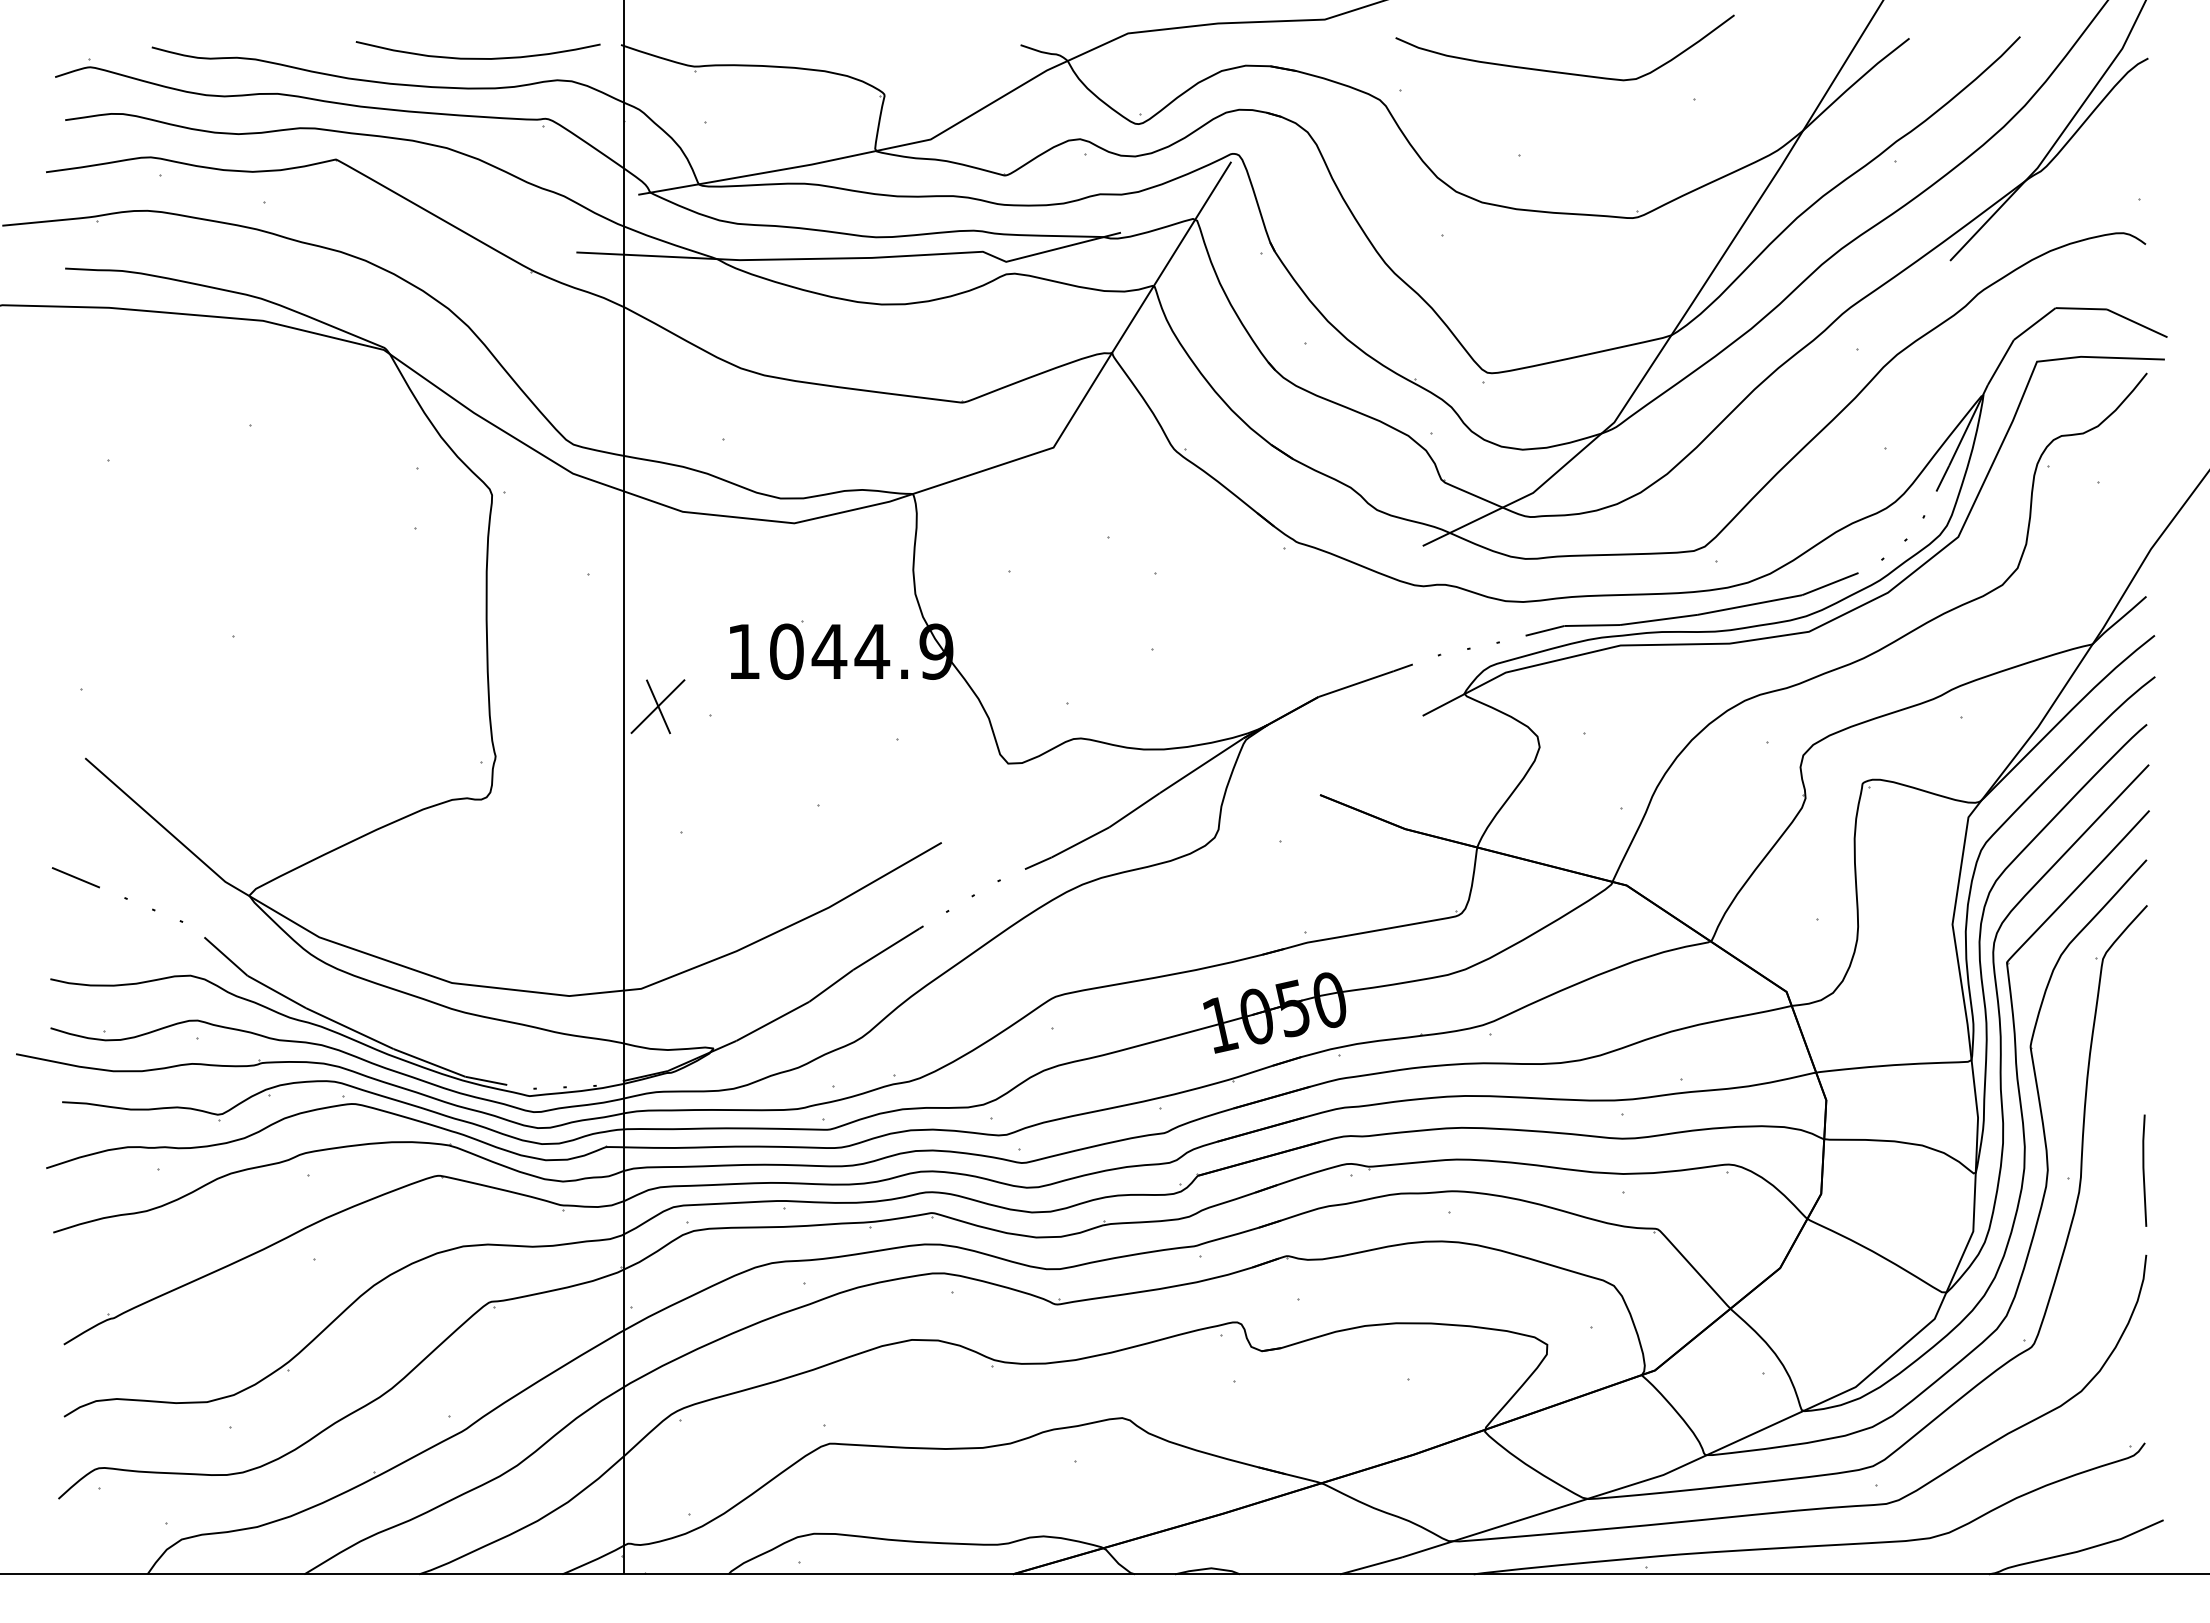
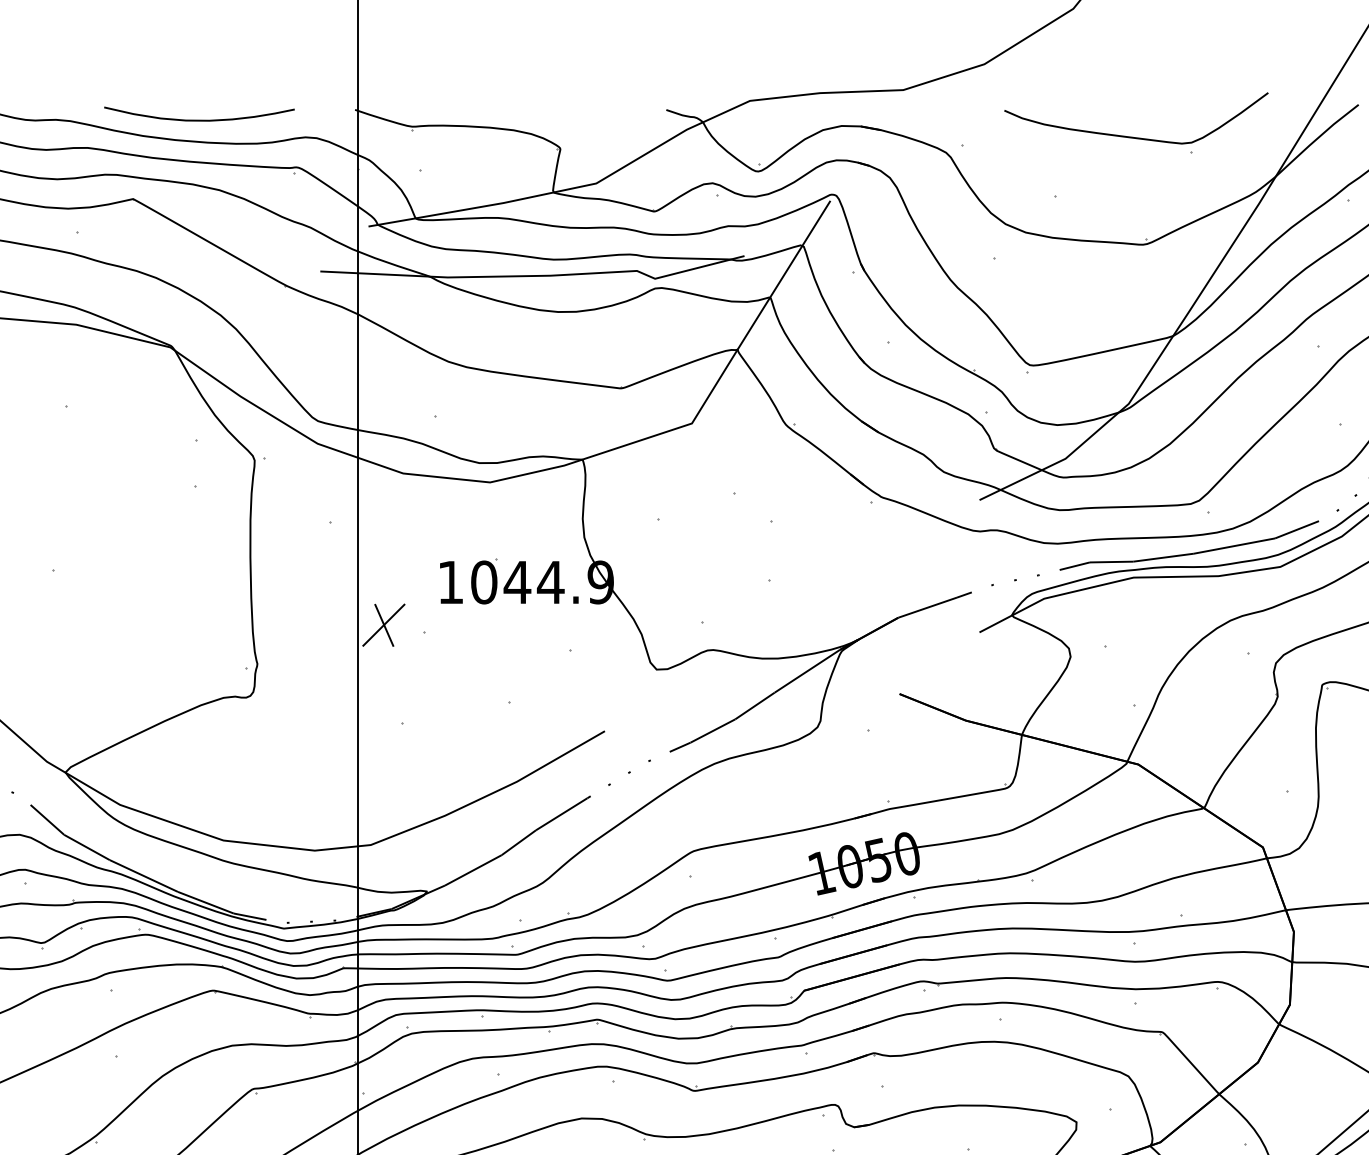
curve: (475, 57) -> (197, 119), moved
curve: (1560, 71) -> (1132, 136), moved

